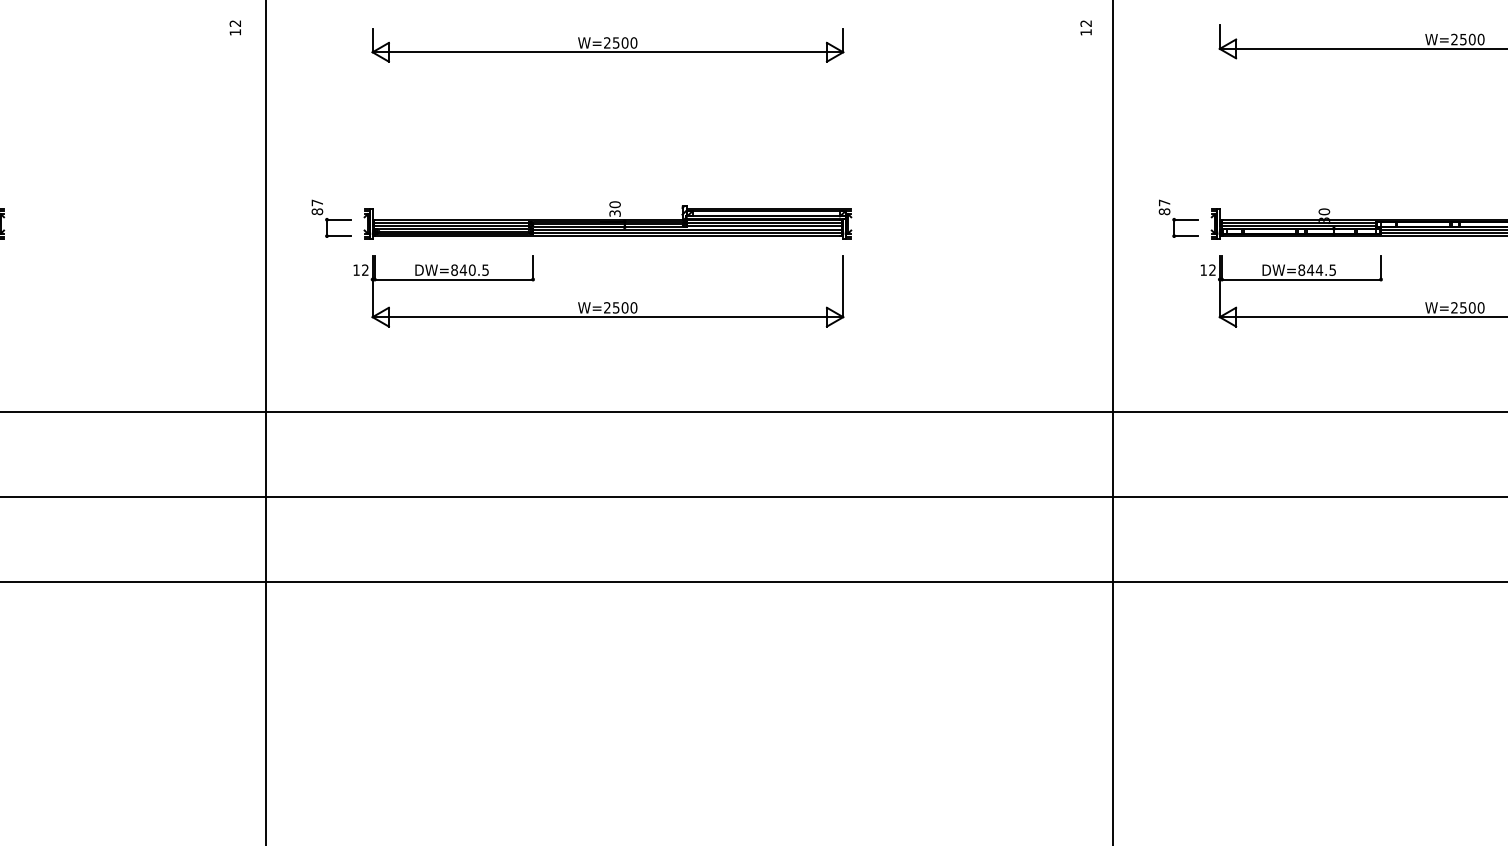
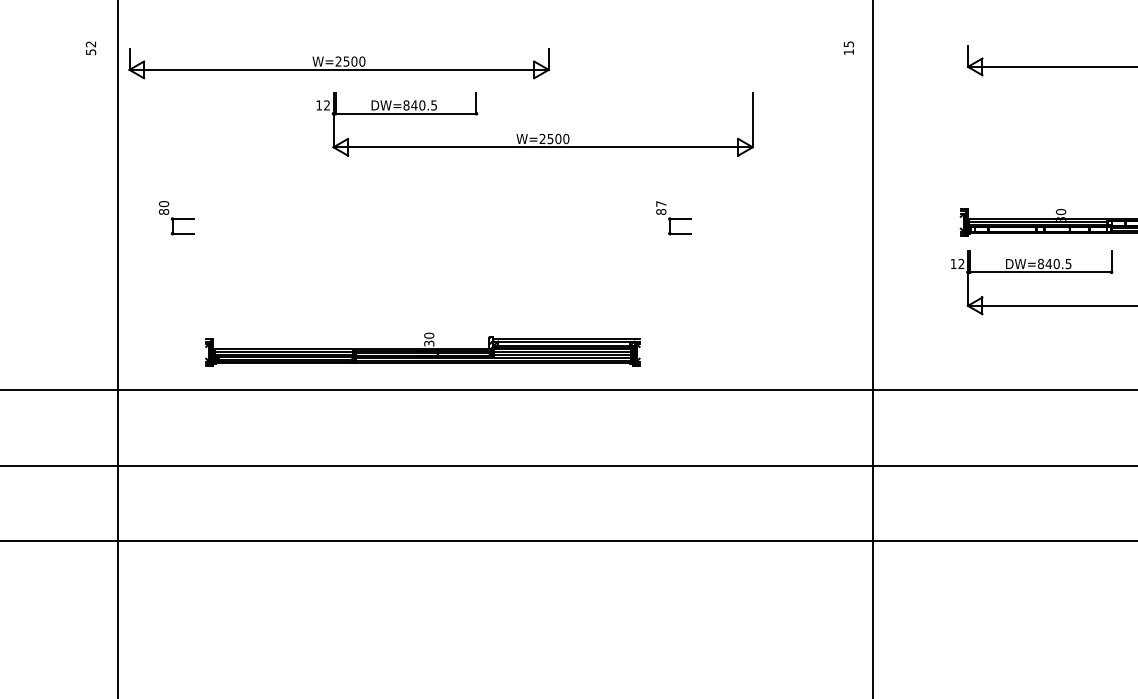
text: (1085, 23) -> (848, 44), 12 -> 15
text: (235, 32) -> (91, 52), 12 -> 52
part: (607, 45) -> (338, 63), moved
text: (317, 202) -> (164, 203), 87 -> 80
part: (1178, 218) -> (673, 217), moved
part: (607, 220) -> (422, 349), moved
text: (1319, 269) -> (1056, 263), DW=844.5 -> DW=840.5
part: (604, 302) -> (540, 134), moved

